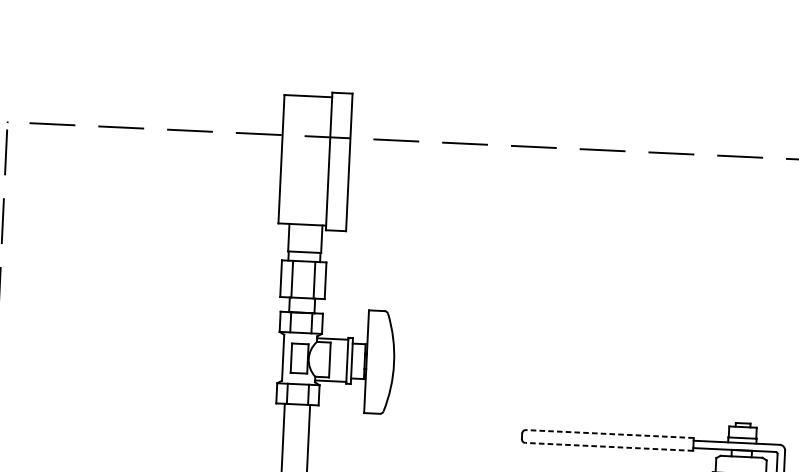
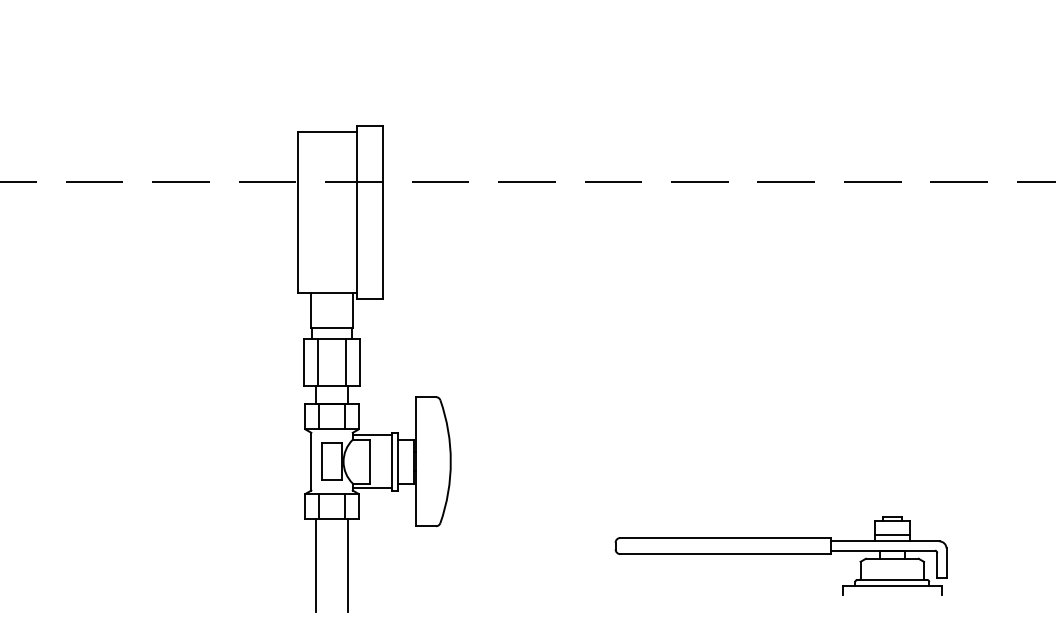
line: (609, 434) -> (725, 538), dashed -> solid
line: (609, 447) -> (725, 554), dashed -> solid

